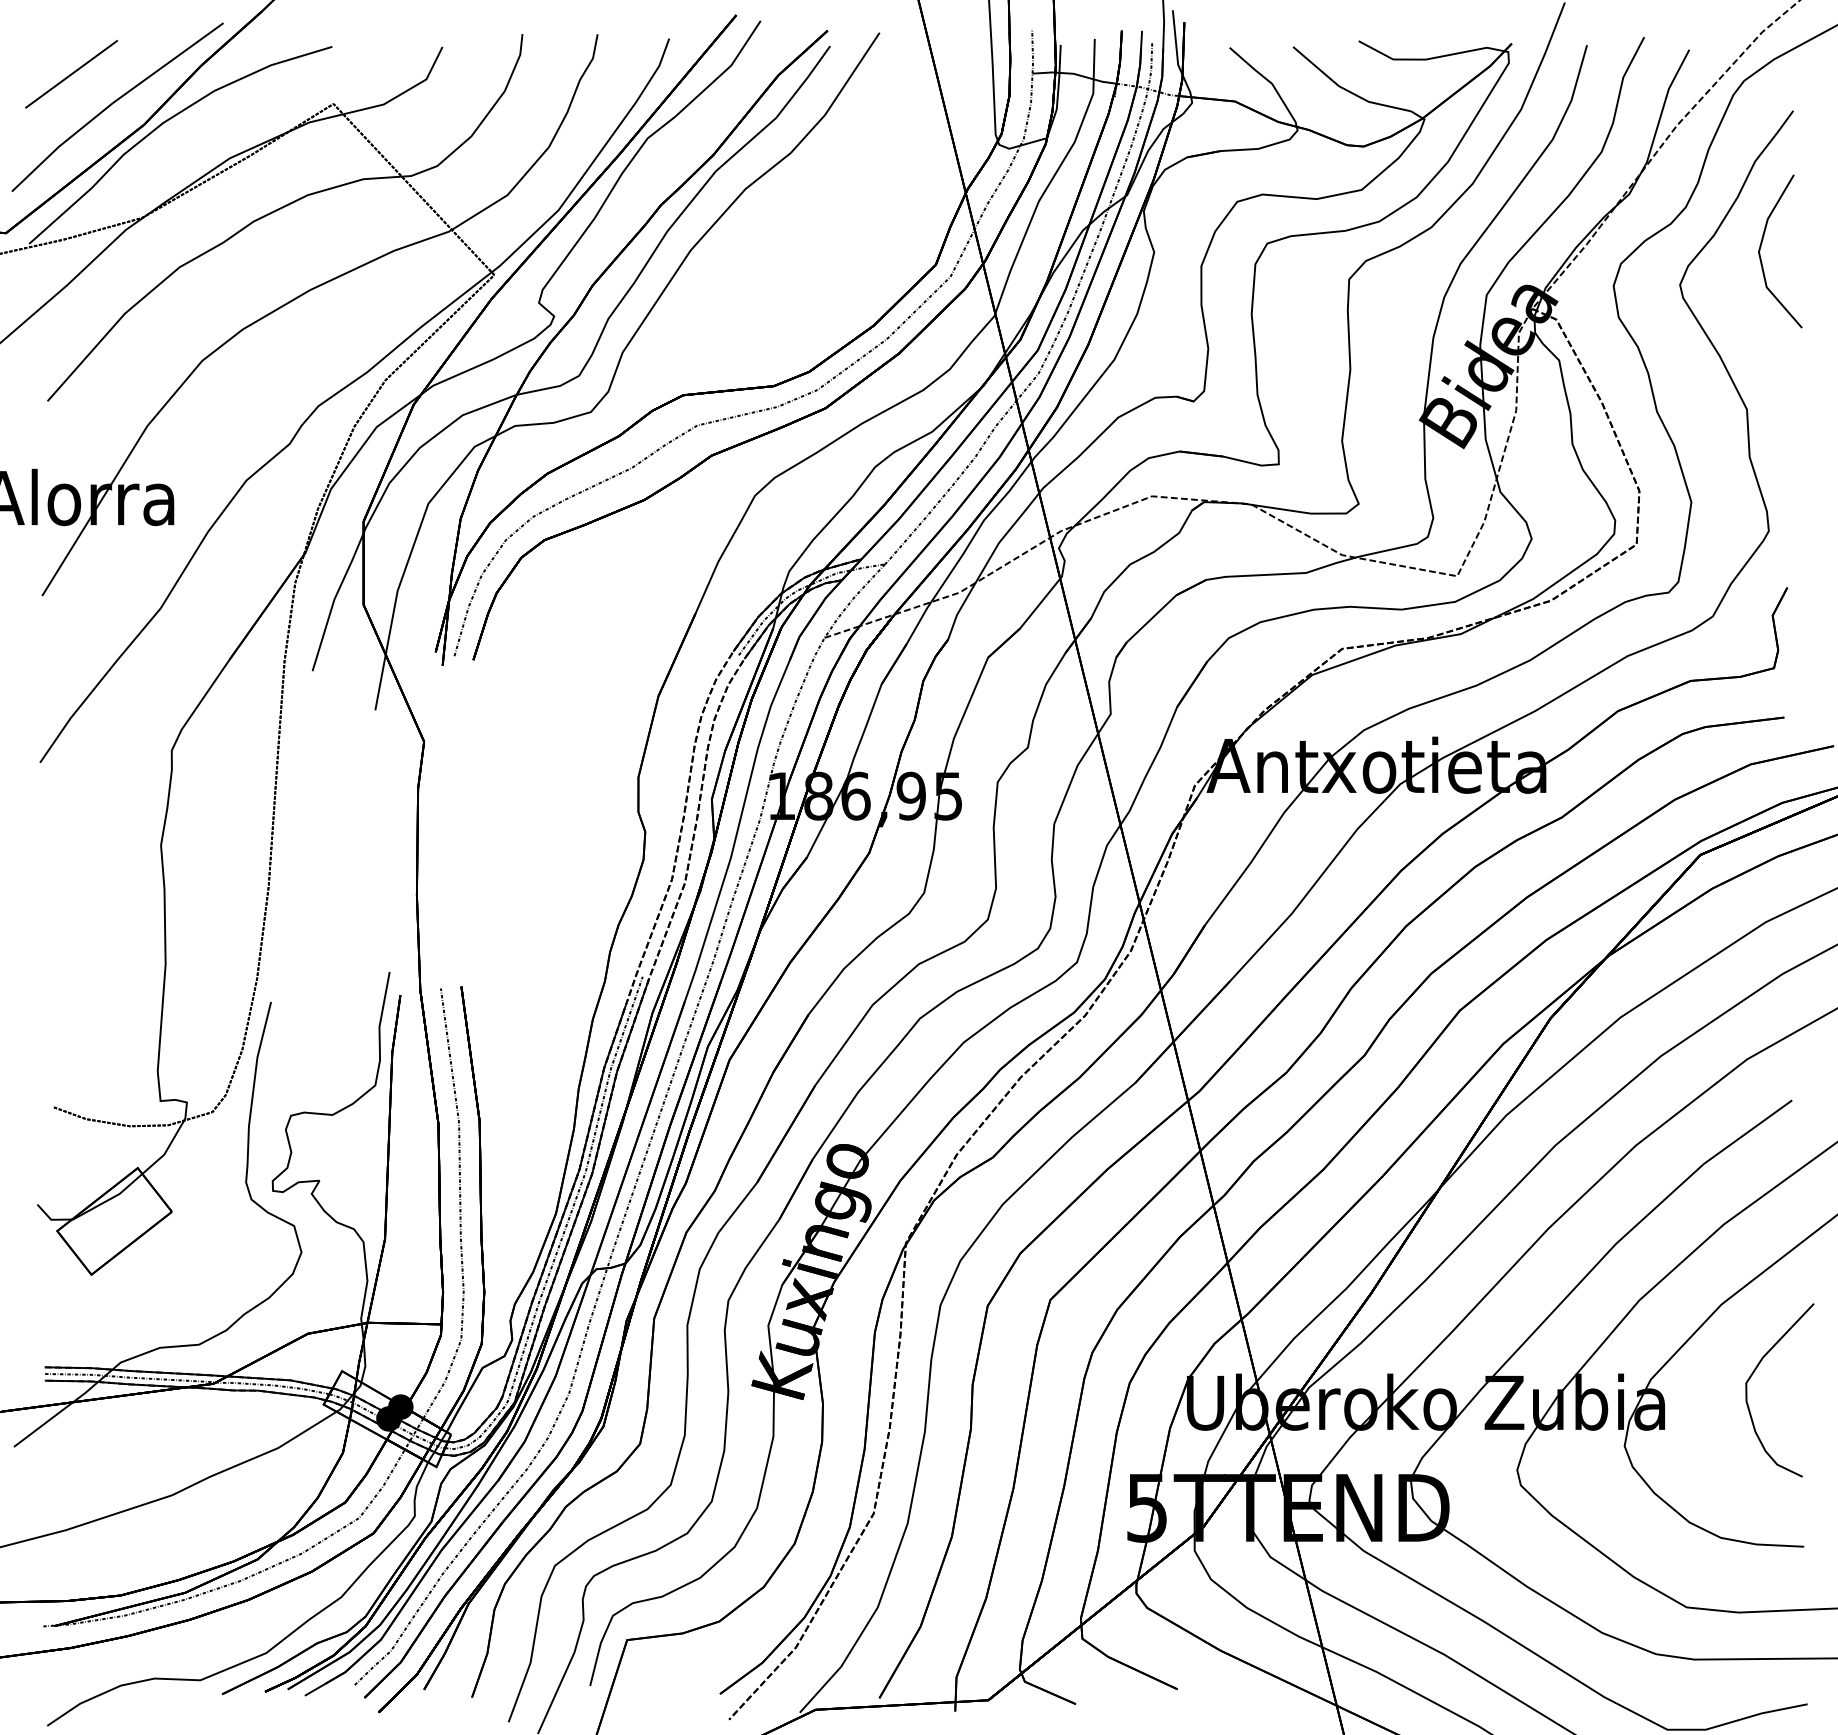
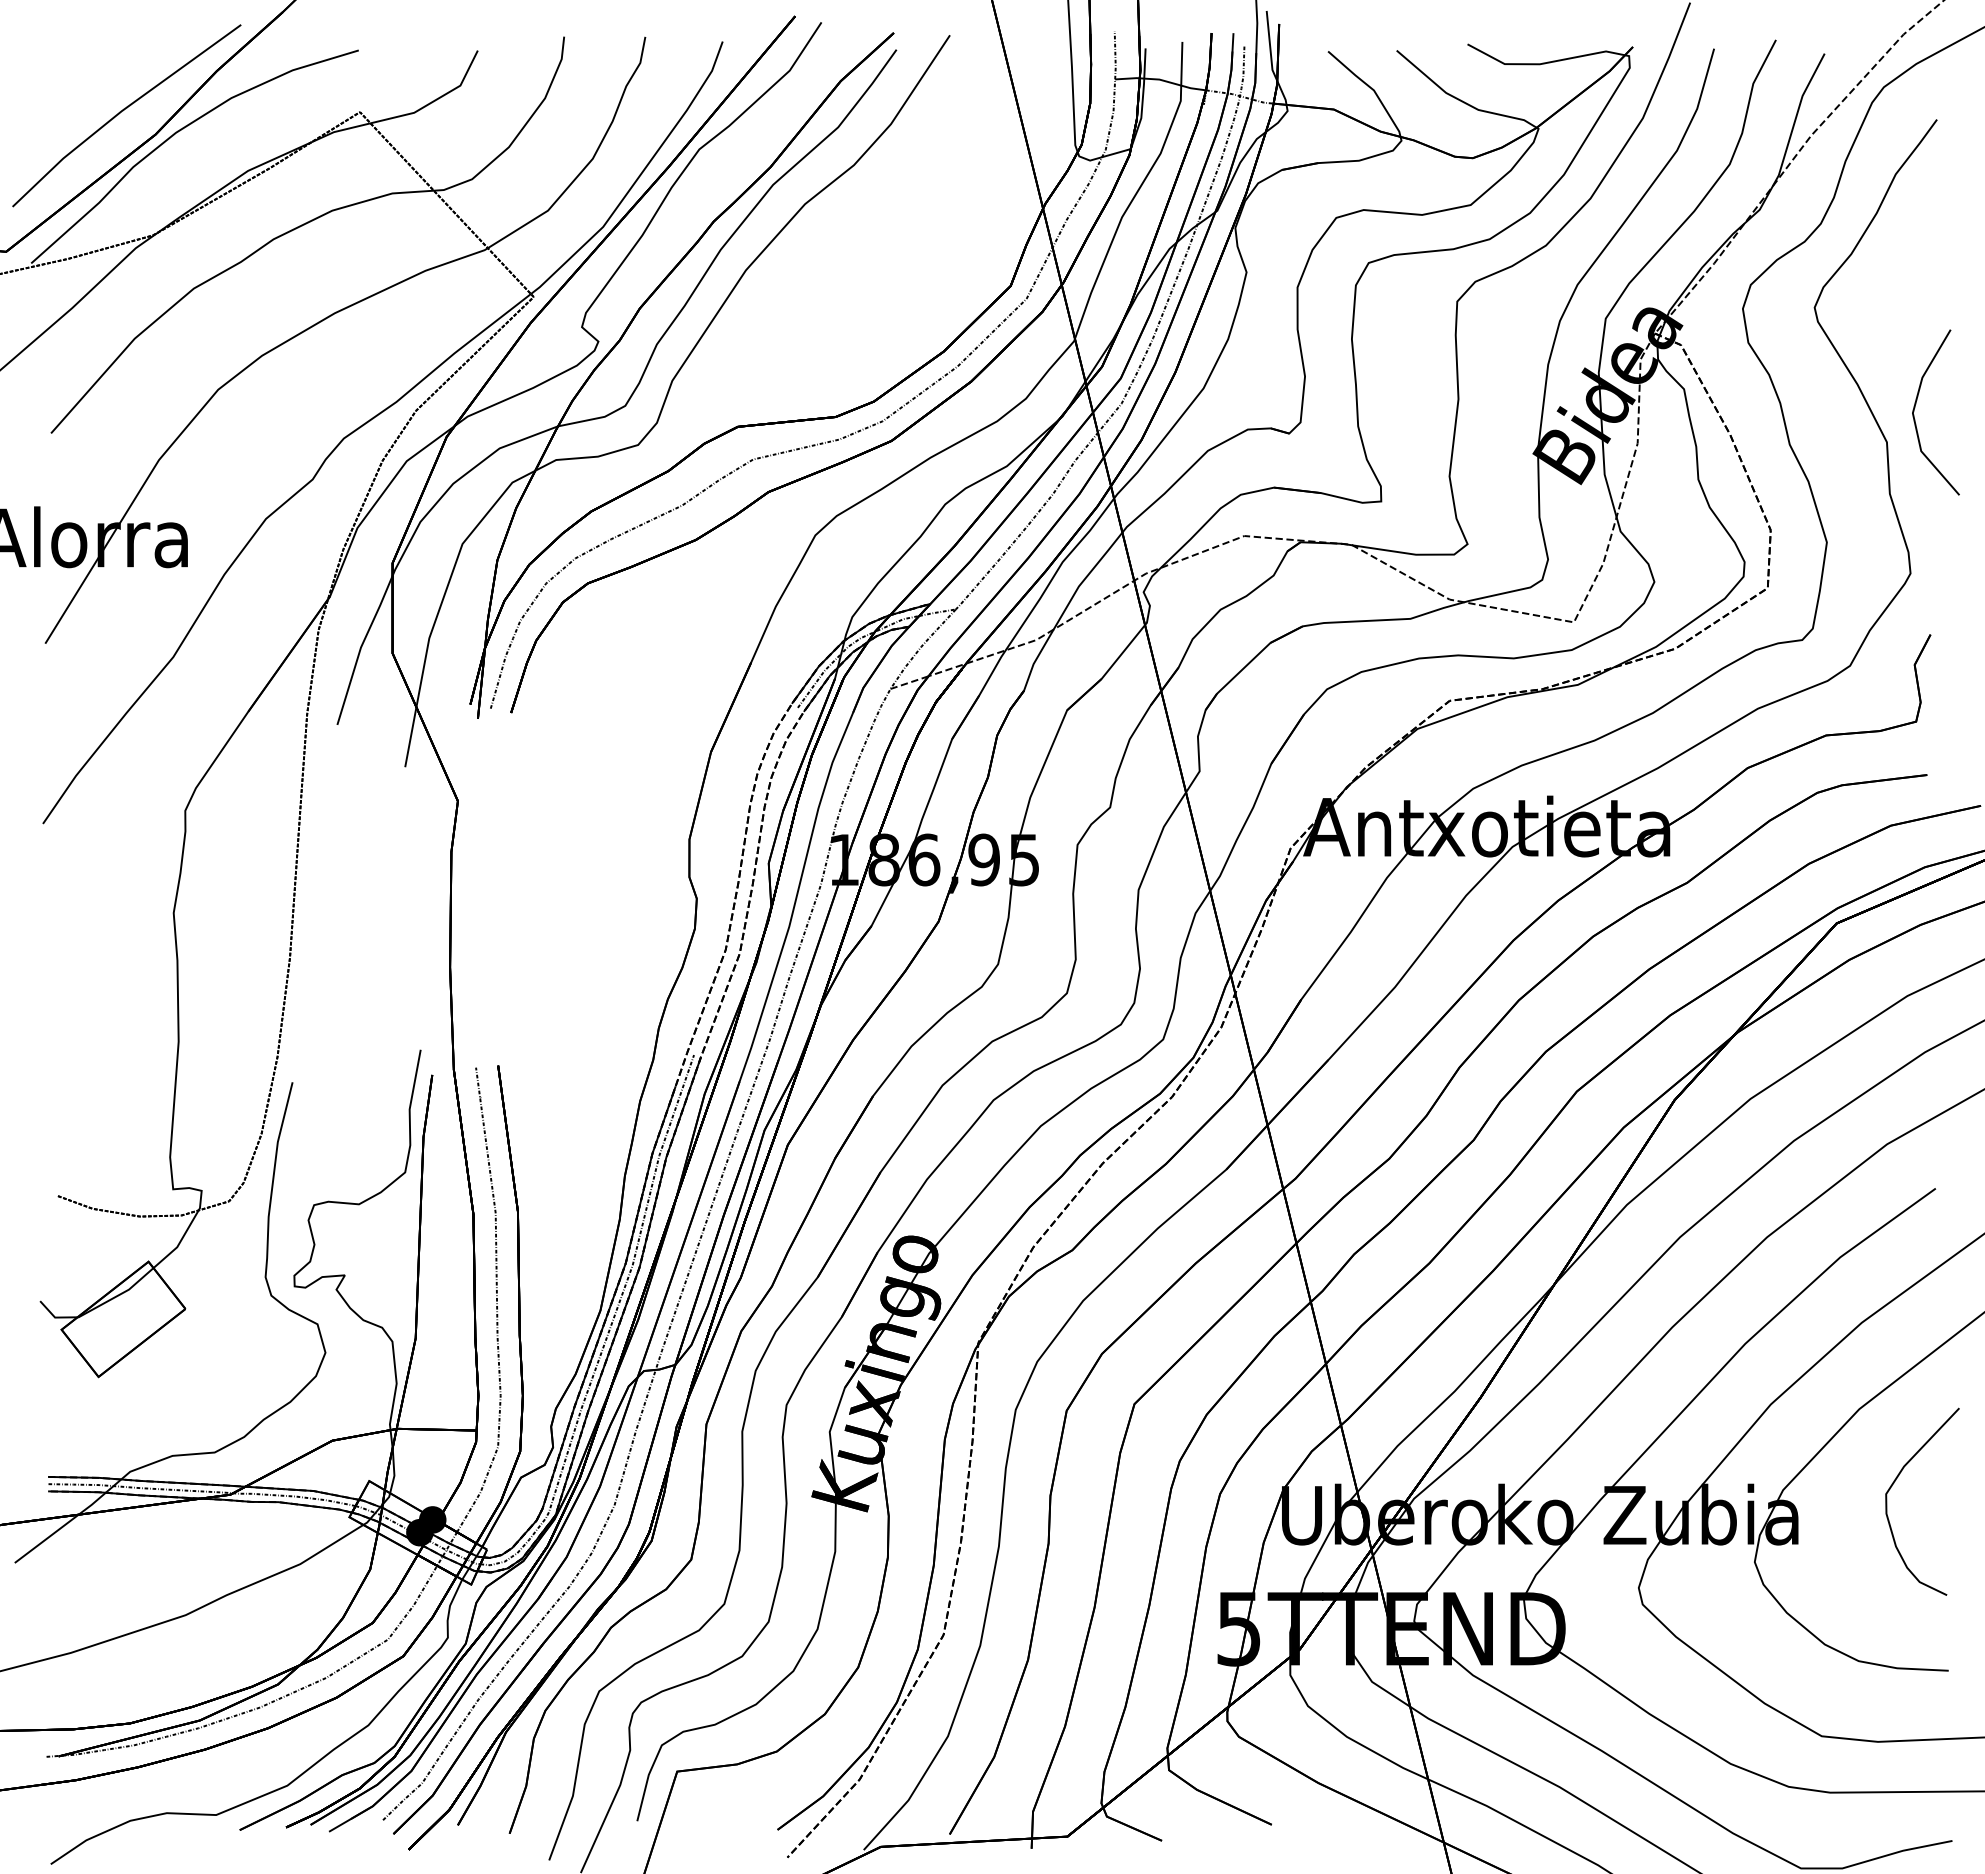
line: (71, 74) -> (76, 80), removed
line: (1762, 244) -> (1916, 404), moved

